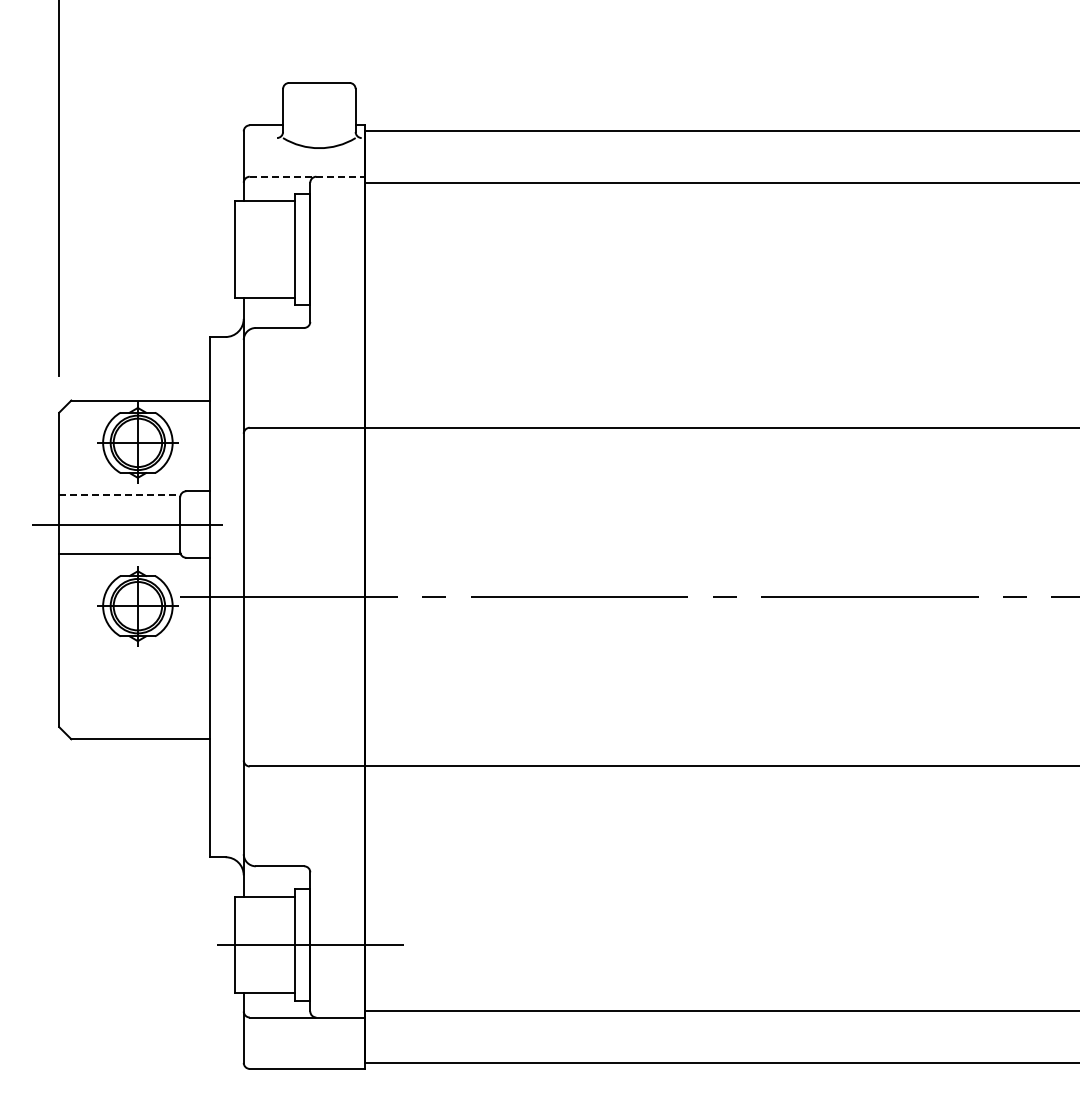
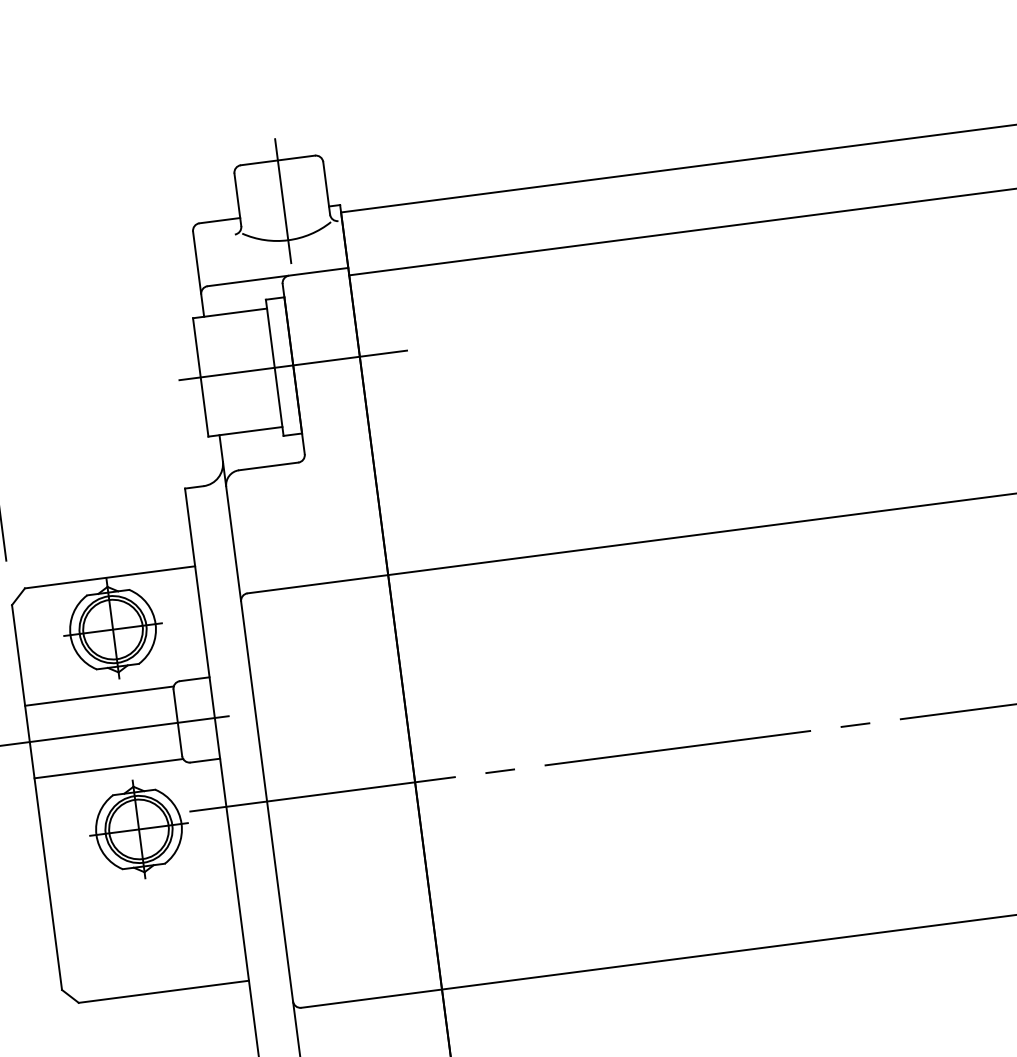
line: (319, 115) -> (283, 200), added
line: (307, 176) -> (278, 276), dashed -> solid
line: (310, 249) -> (293, 365), added
line: (120, 494) -> (99, 695), dashed -> solid

